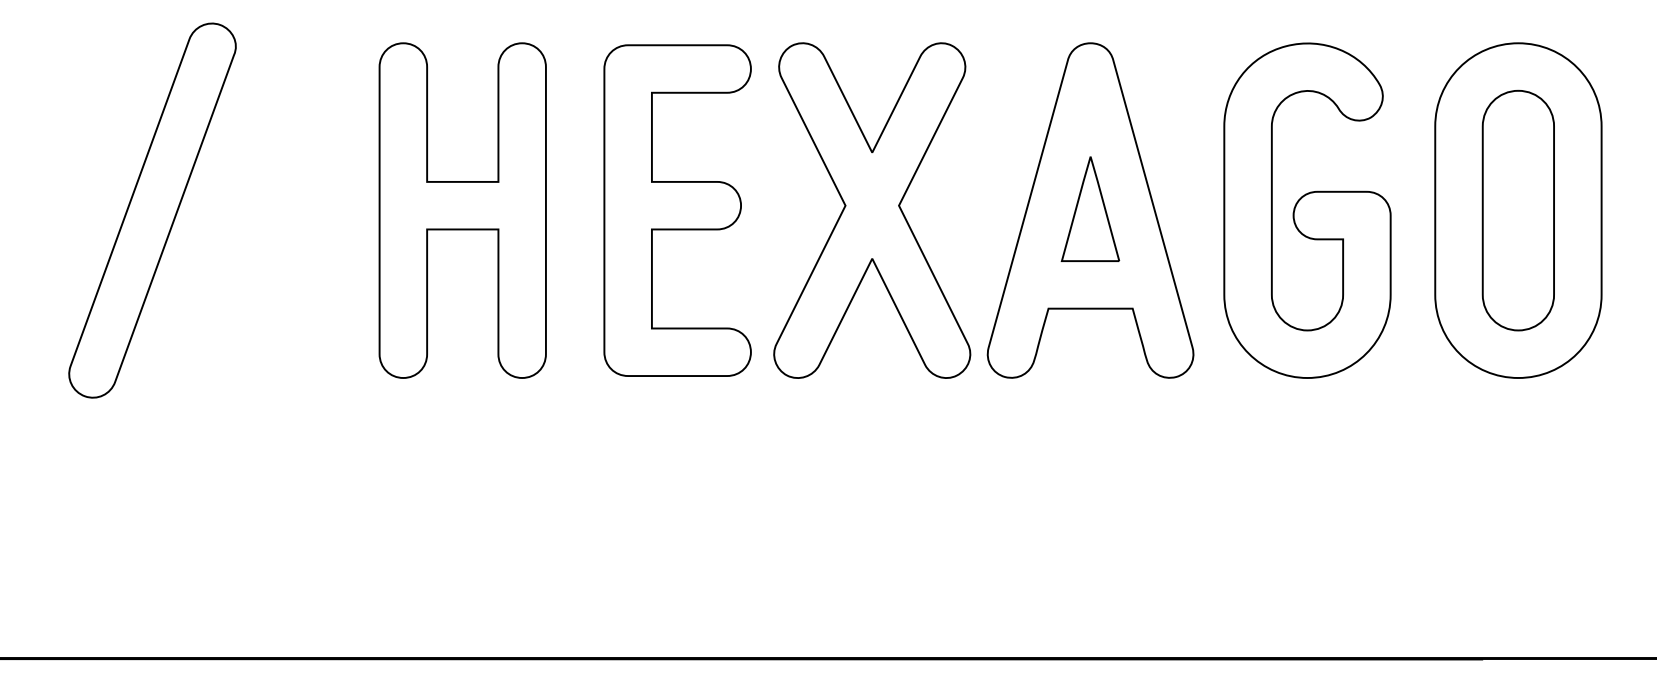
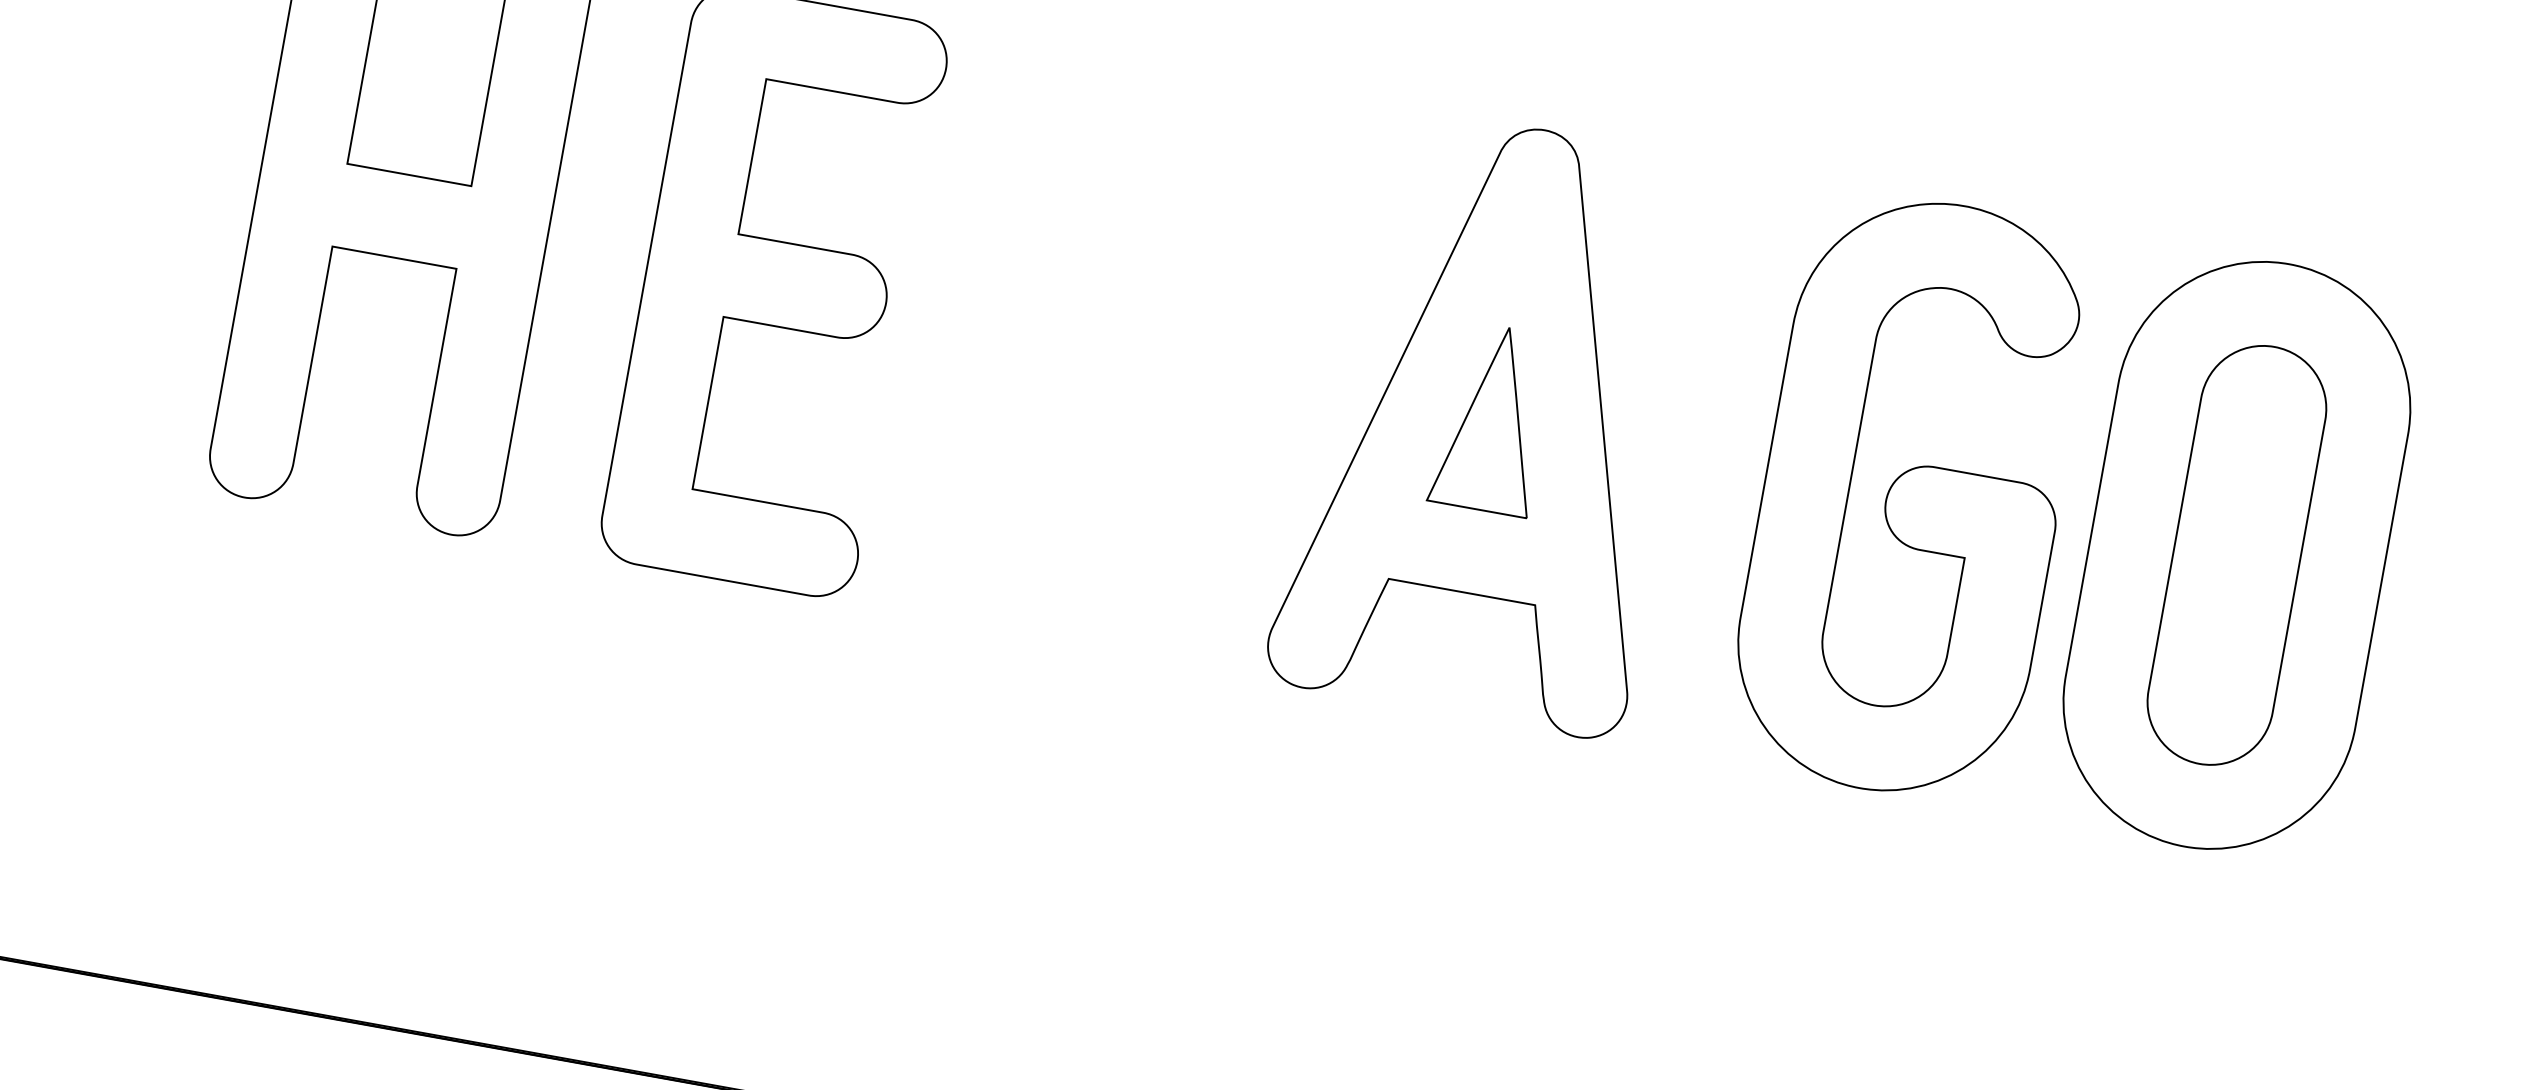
part: (872, 210) -> (1113, 352), removed
part: (1307, 210) -> (1911, 496), moved

